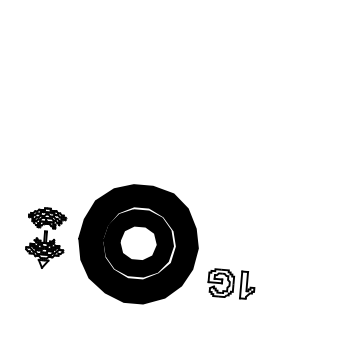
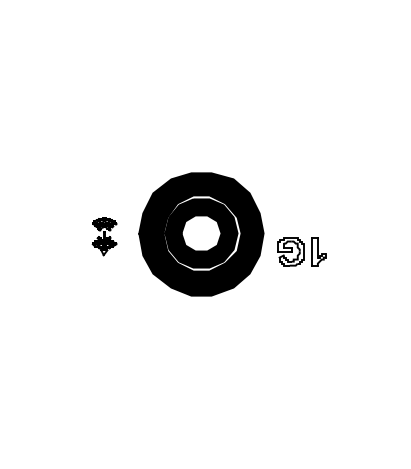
part: (45, 238) -> (104, 236), size x0.6
part: (231, 284) -> (301, 251), moved

